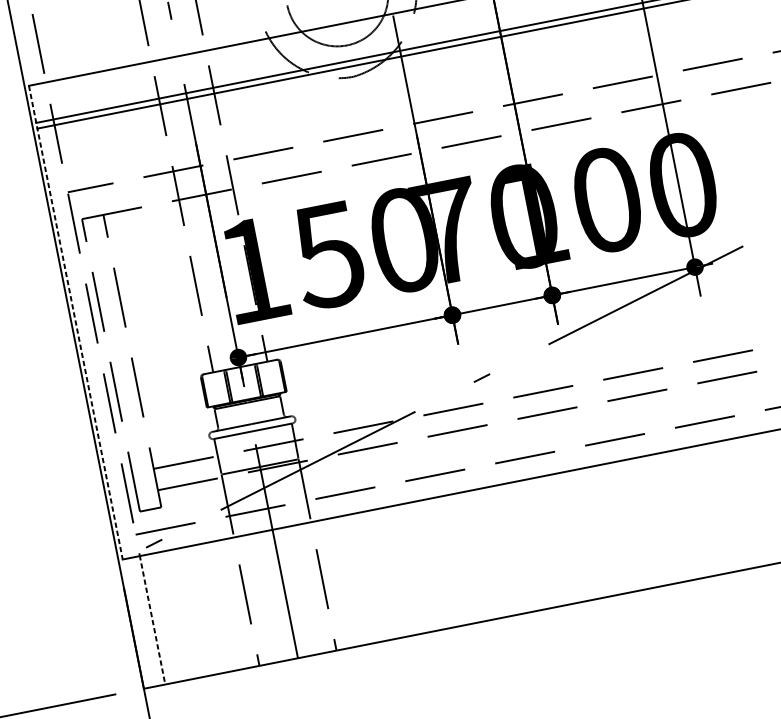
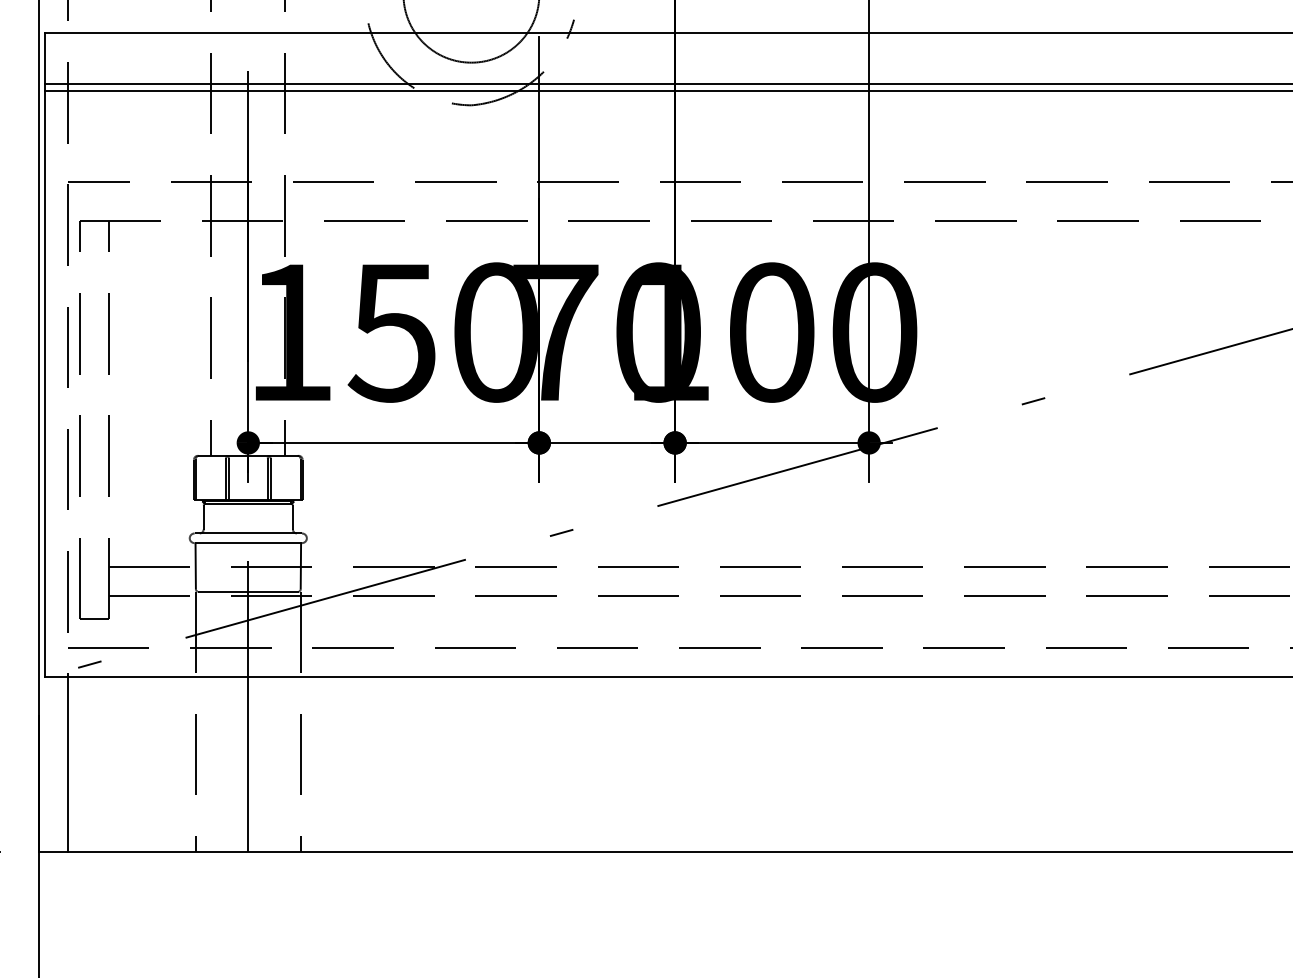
line: (75, 322) -> (44, 355), dashed -> solid
line: (152, 619) -> (67, 763), dashed -> solid

